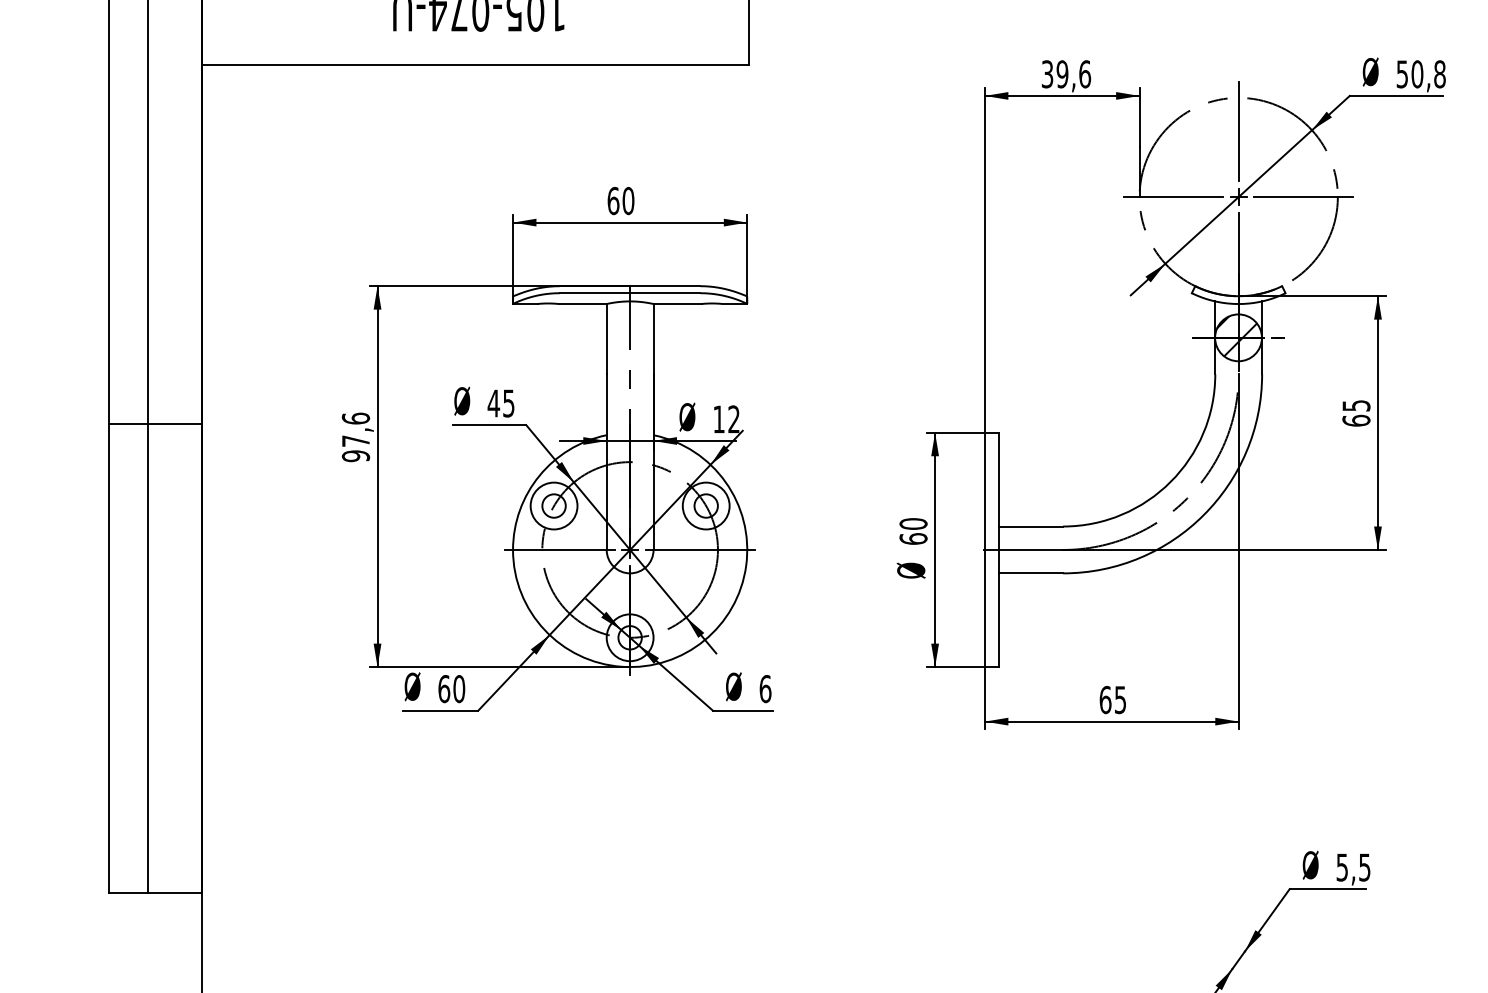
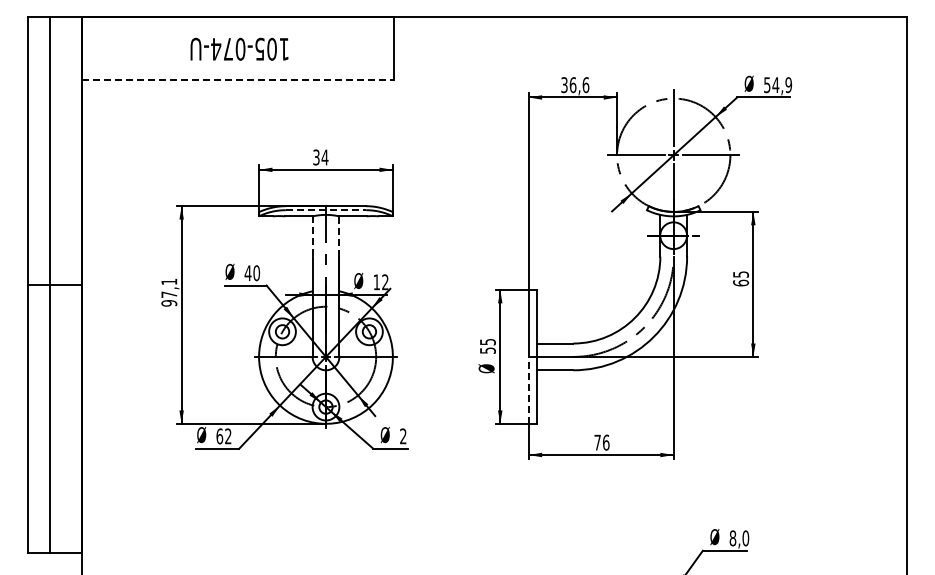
line: (477, 64) -> (238, 79), solid -> dashed
text: (1061, 74) -> (572, 85), 39,6 -> 36,6
text: (1429, 74) -> (782, 85), 50,8 -> 54,9
text: (620, 200) -> (320, 157), 60 -> 34
line: (631, 293) -> (326, 210), solid -> dashed
hatch: (1236, 335) -> (672, 234), removed
line: (653, 337) -> (339, 235), solid -> dashed
line: (606, 339) -> (312, 236), solid -> dashed
text: (508, 403) -> (256, 273), 45 -> 40
text: (356, 417) -> (169, 281), 97,6 -> 97,1
text: (912, 529) -> (487, 345), 60 -> 55
line: (984, 606) -> (528, 389), solid -> dashed
text: (459, 689) -> (228, 436), 60 -> 62
text: (765, 689) -> (403, 436), 6 -> 2
text: (1112, 699) -> (601, 442), 65 -> 76
text: (1353, 867) -> (739, 538), 5,5 -> 8,0

